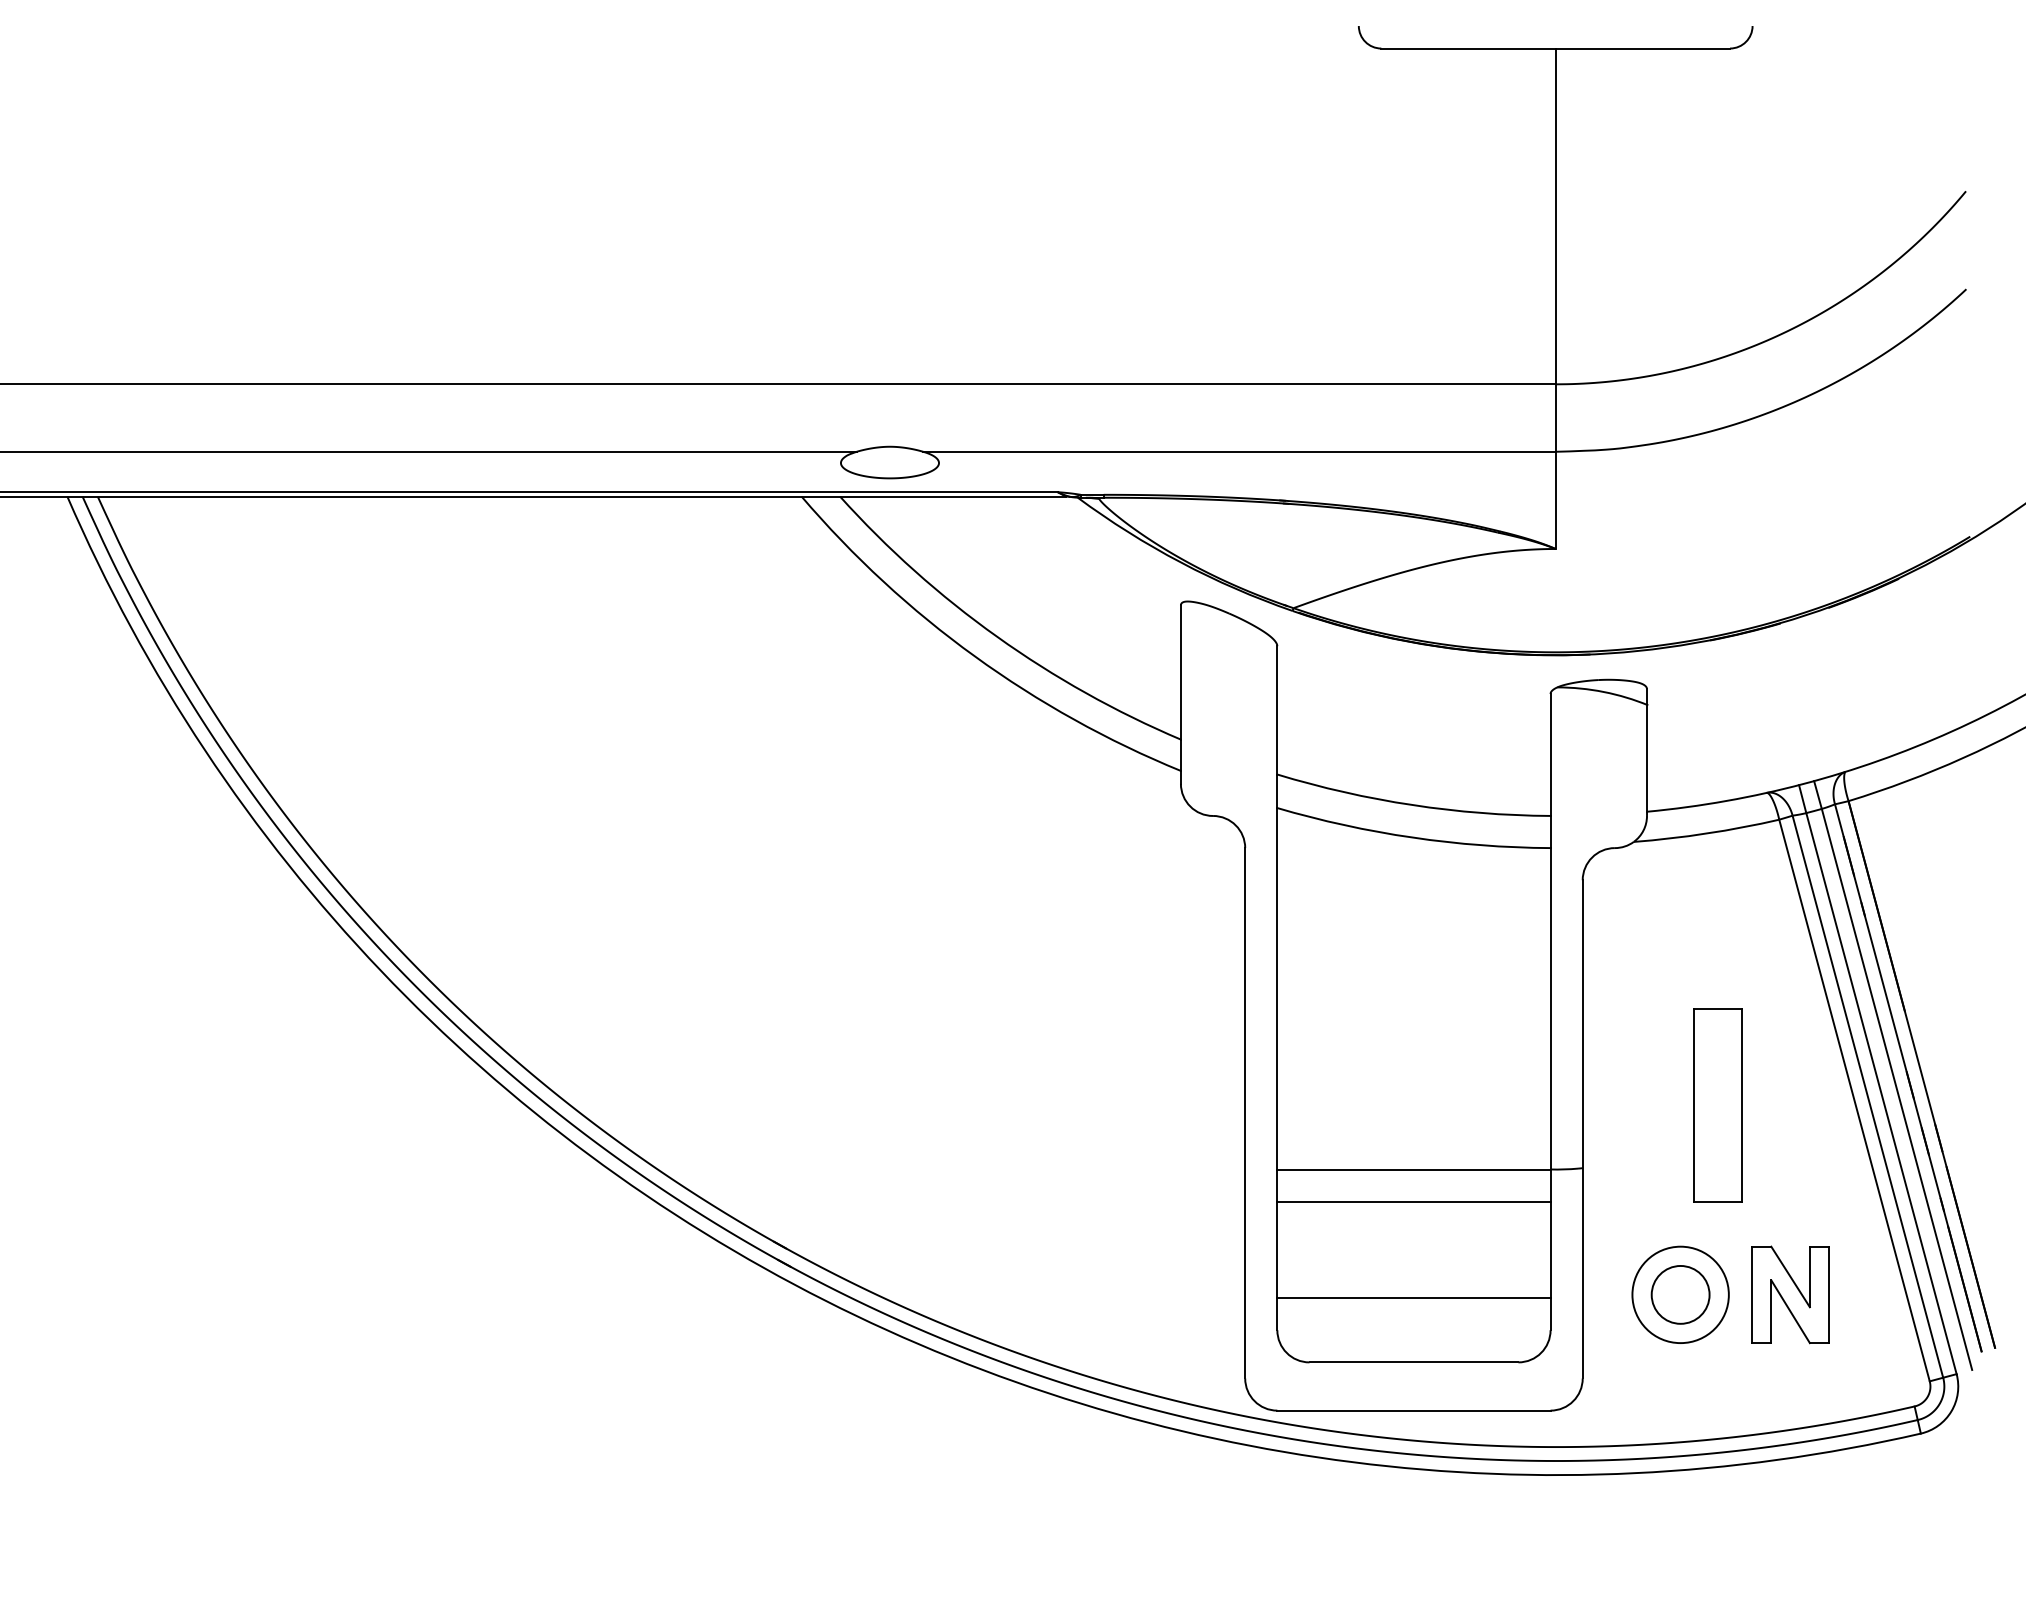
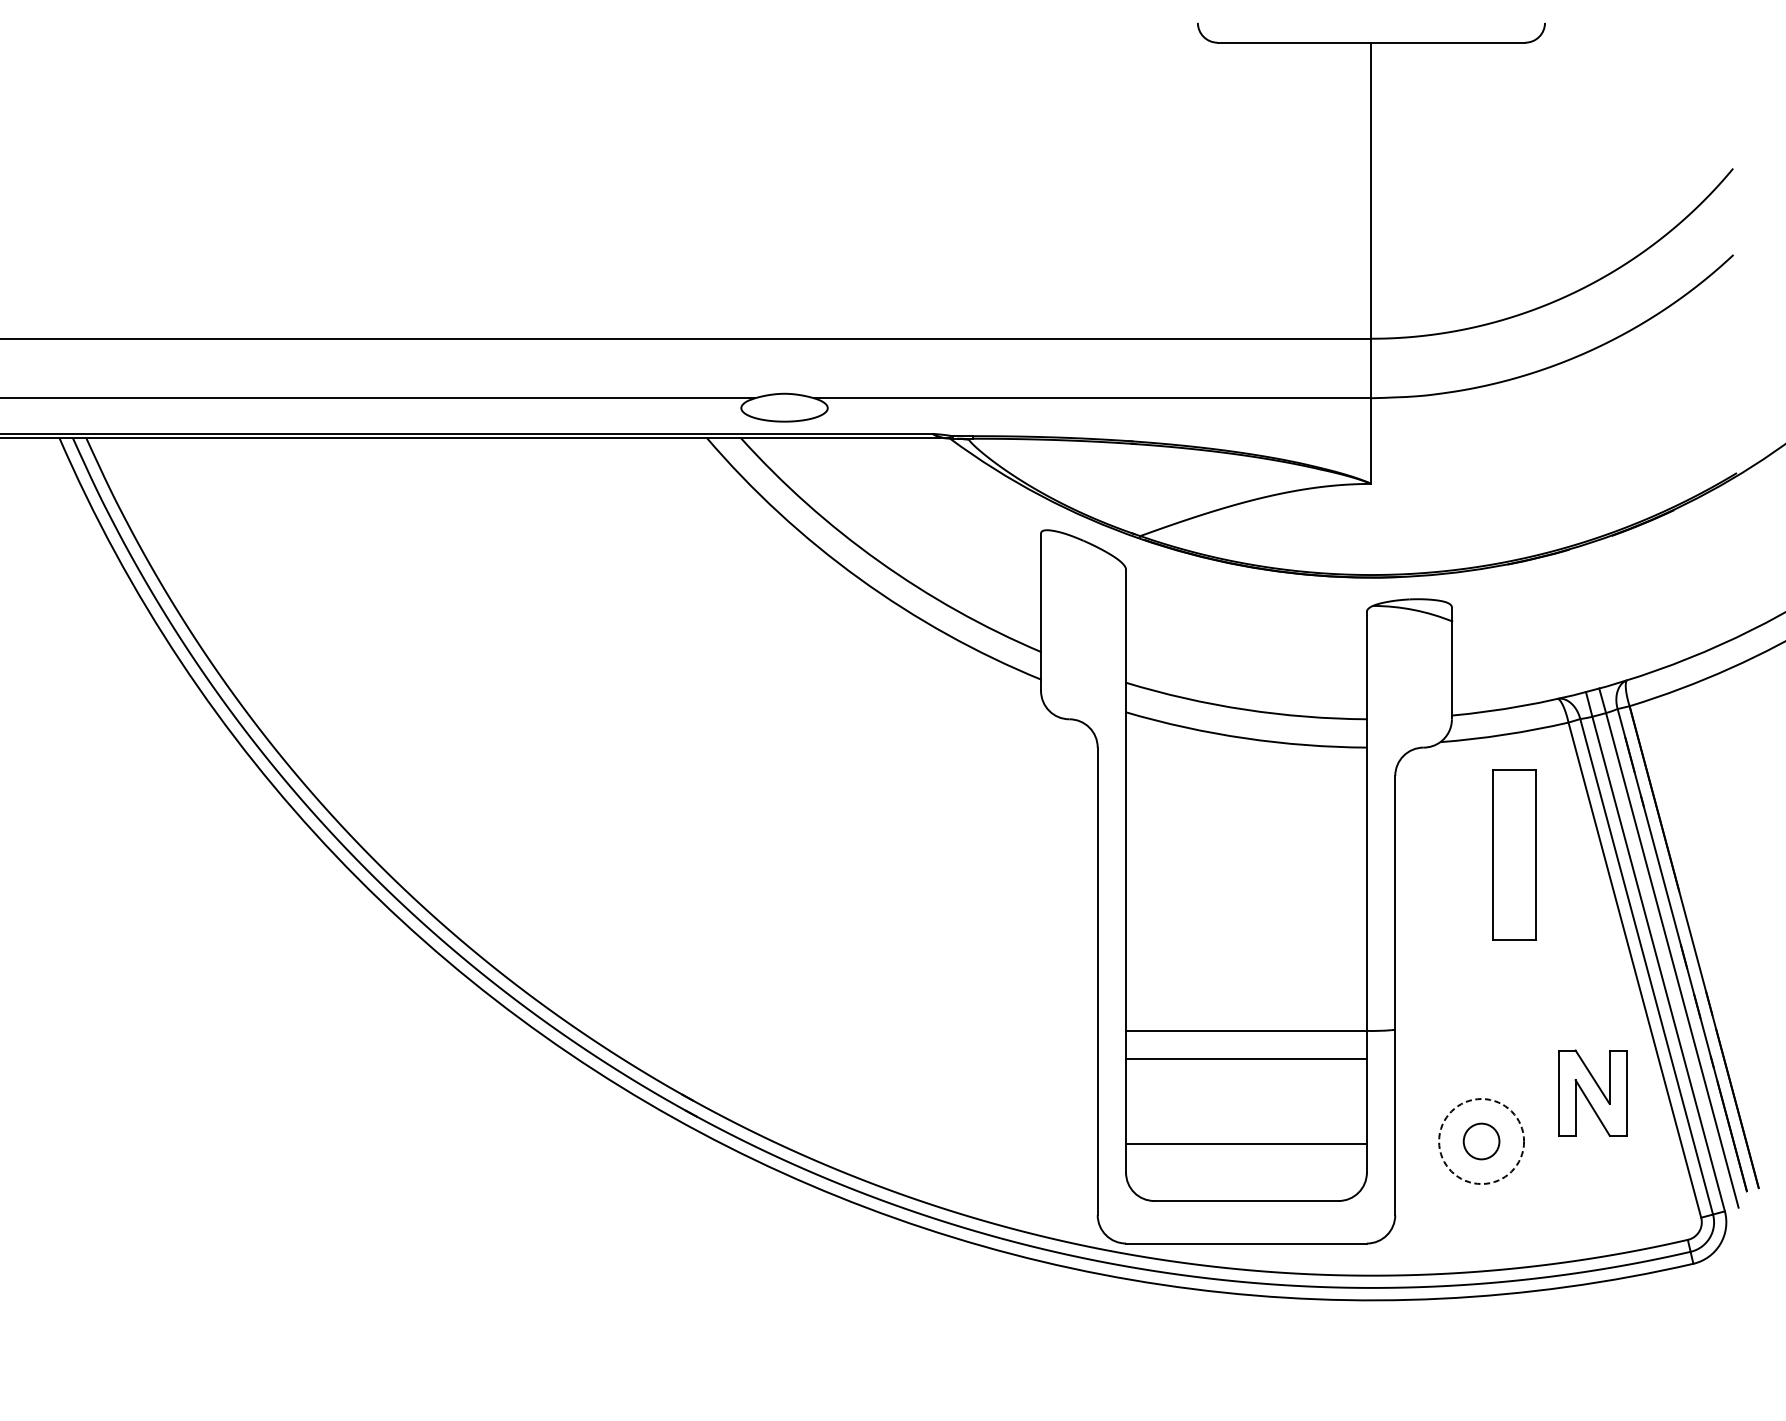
part: (1717, 1105) -> (1514, 855), moved
circle: (1680, 1294) -> (1481, 1141), size x0.7
circle: (1680, 1294) -> (1481, 1141), solid -> dashed
part: (1790, 1294) -> (1592, 1092), moved

